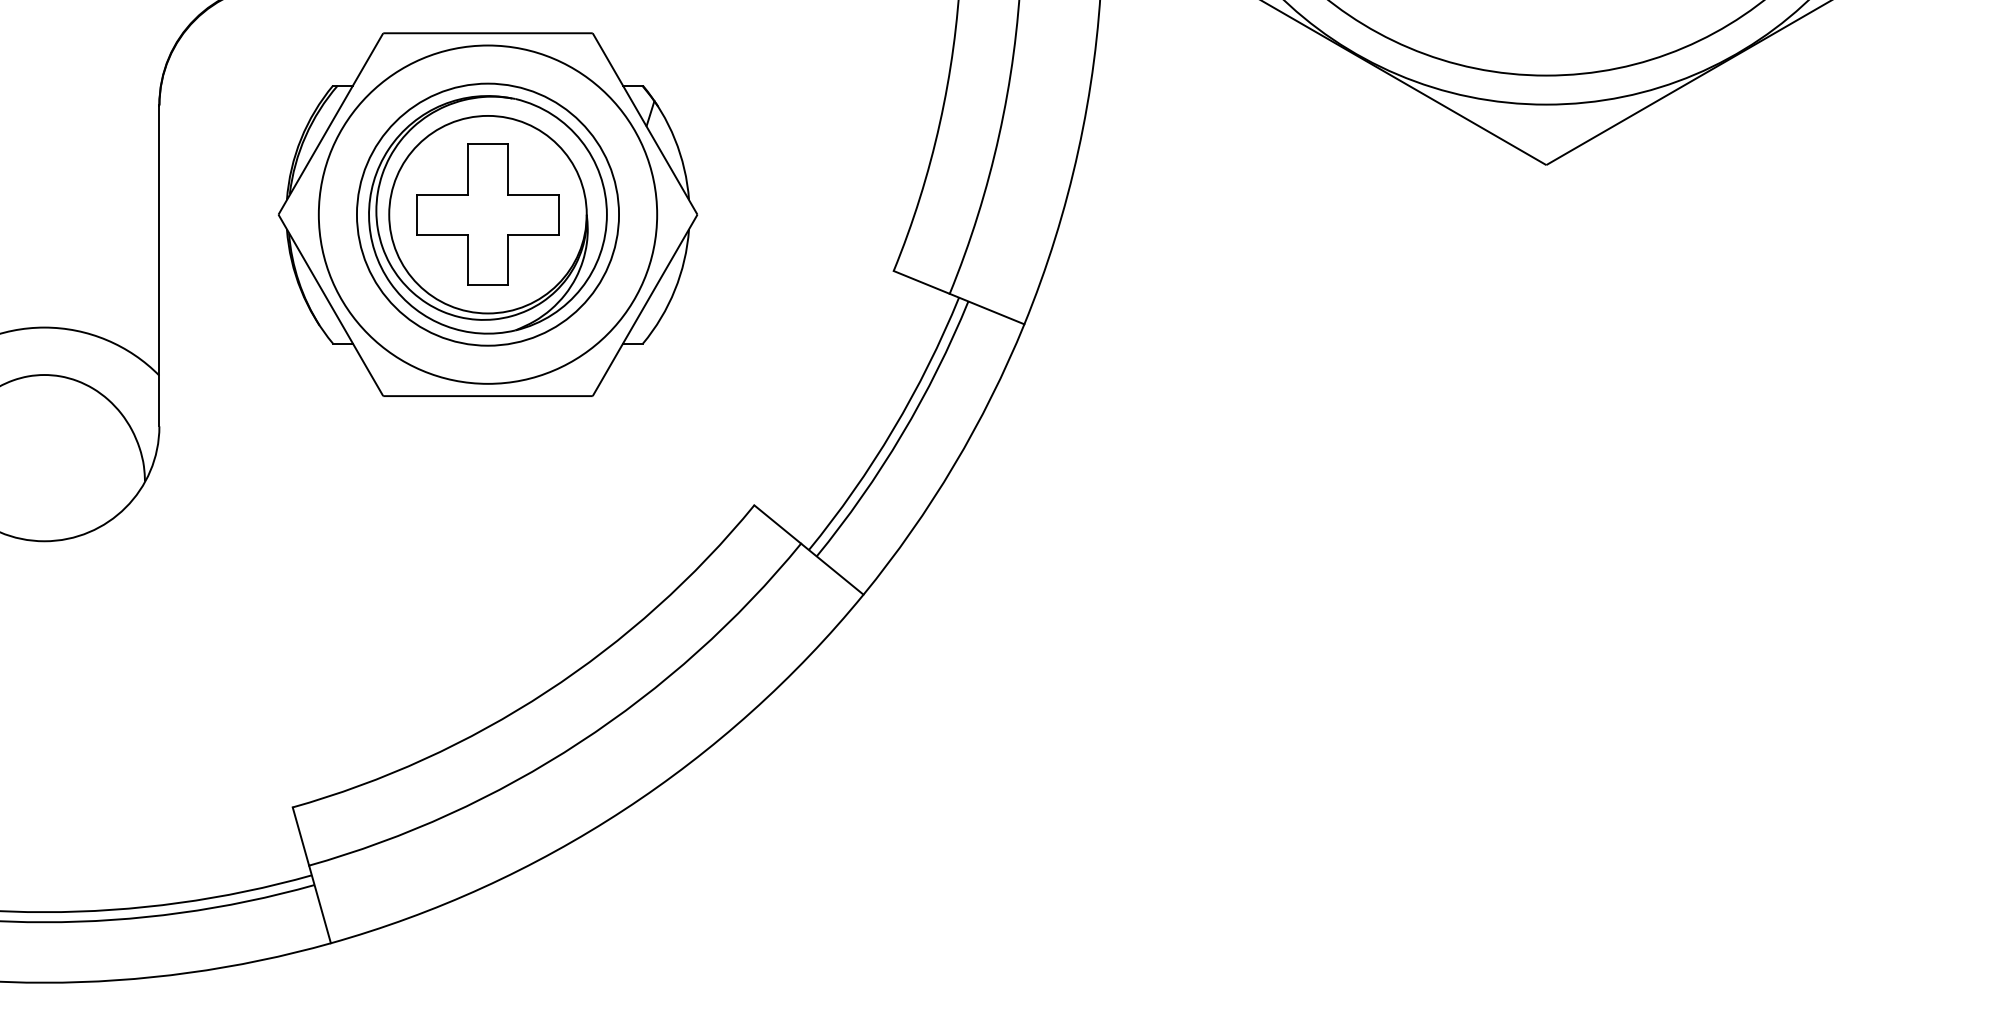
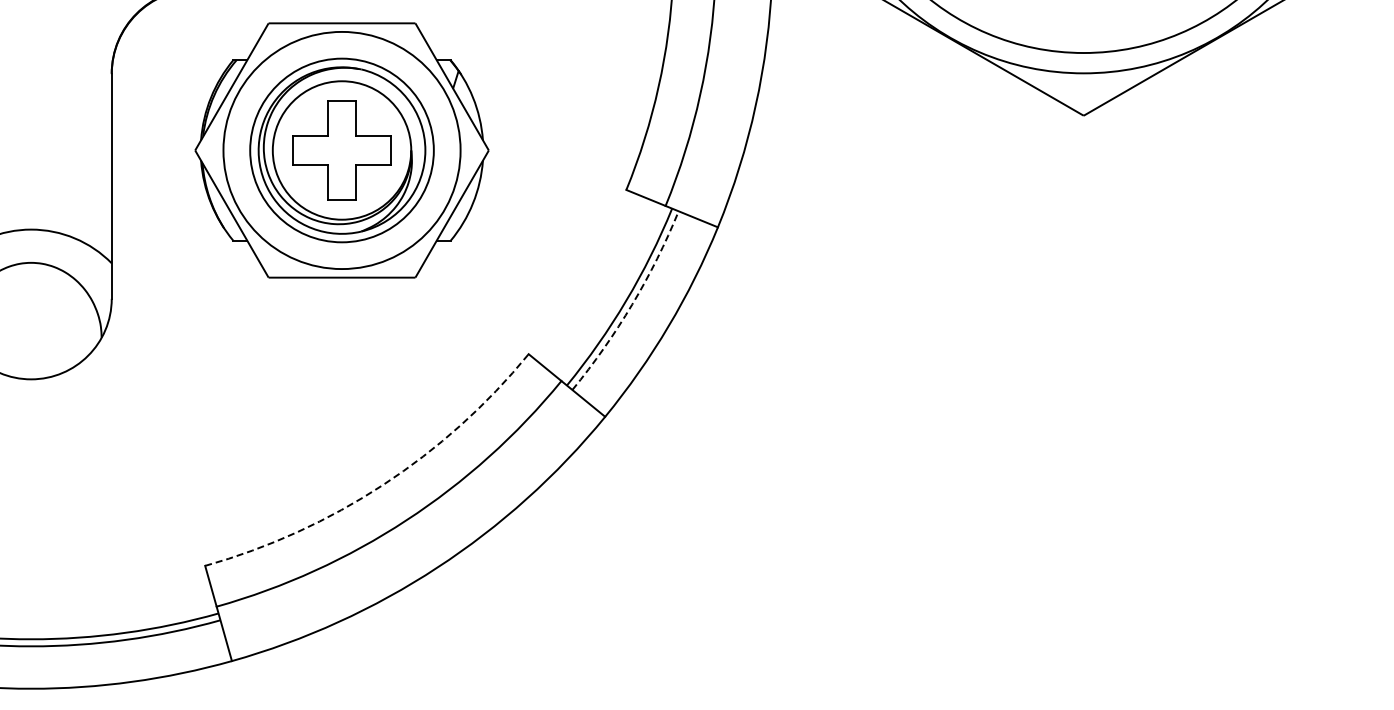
arc: (902, 434) -> (632, 304), solid -> dashed
arc: (547, 691) -> (383, 484), solid -> dashed

